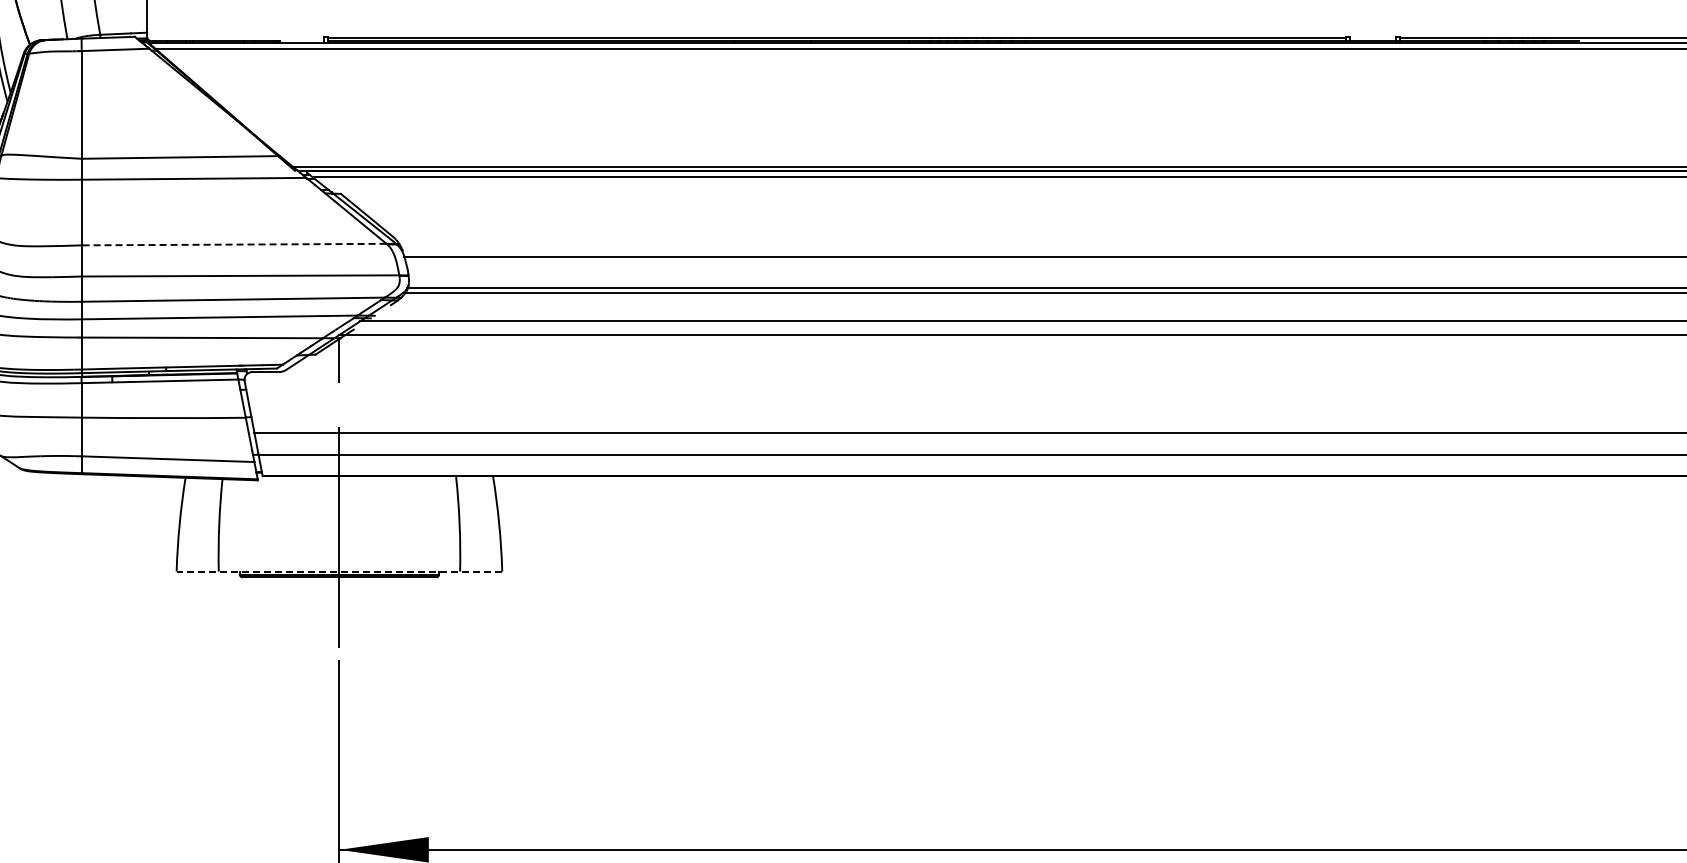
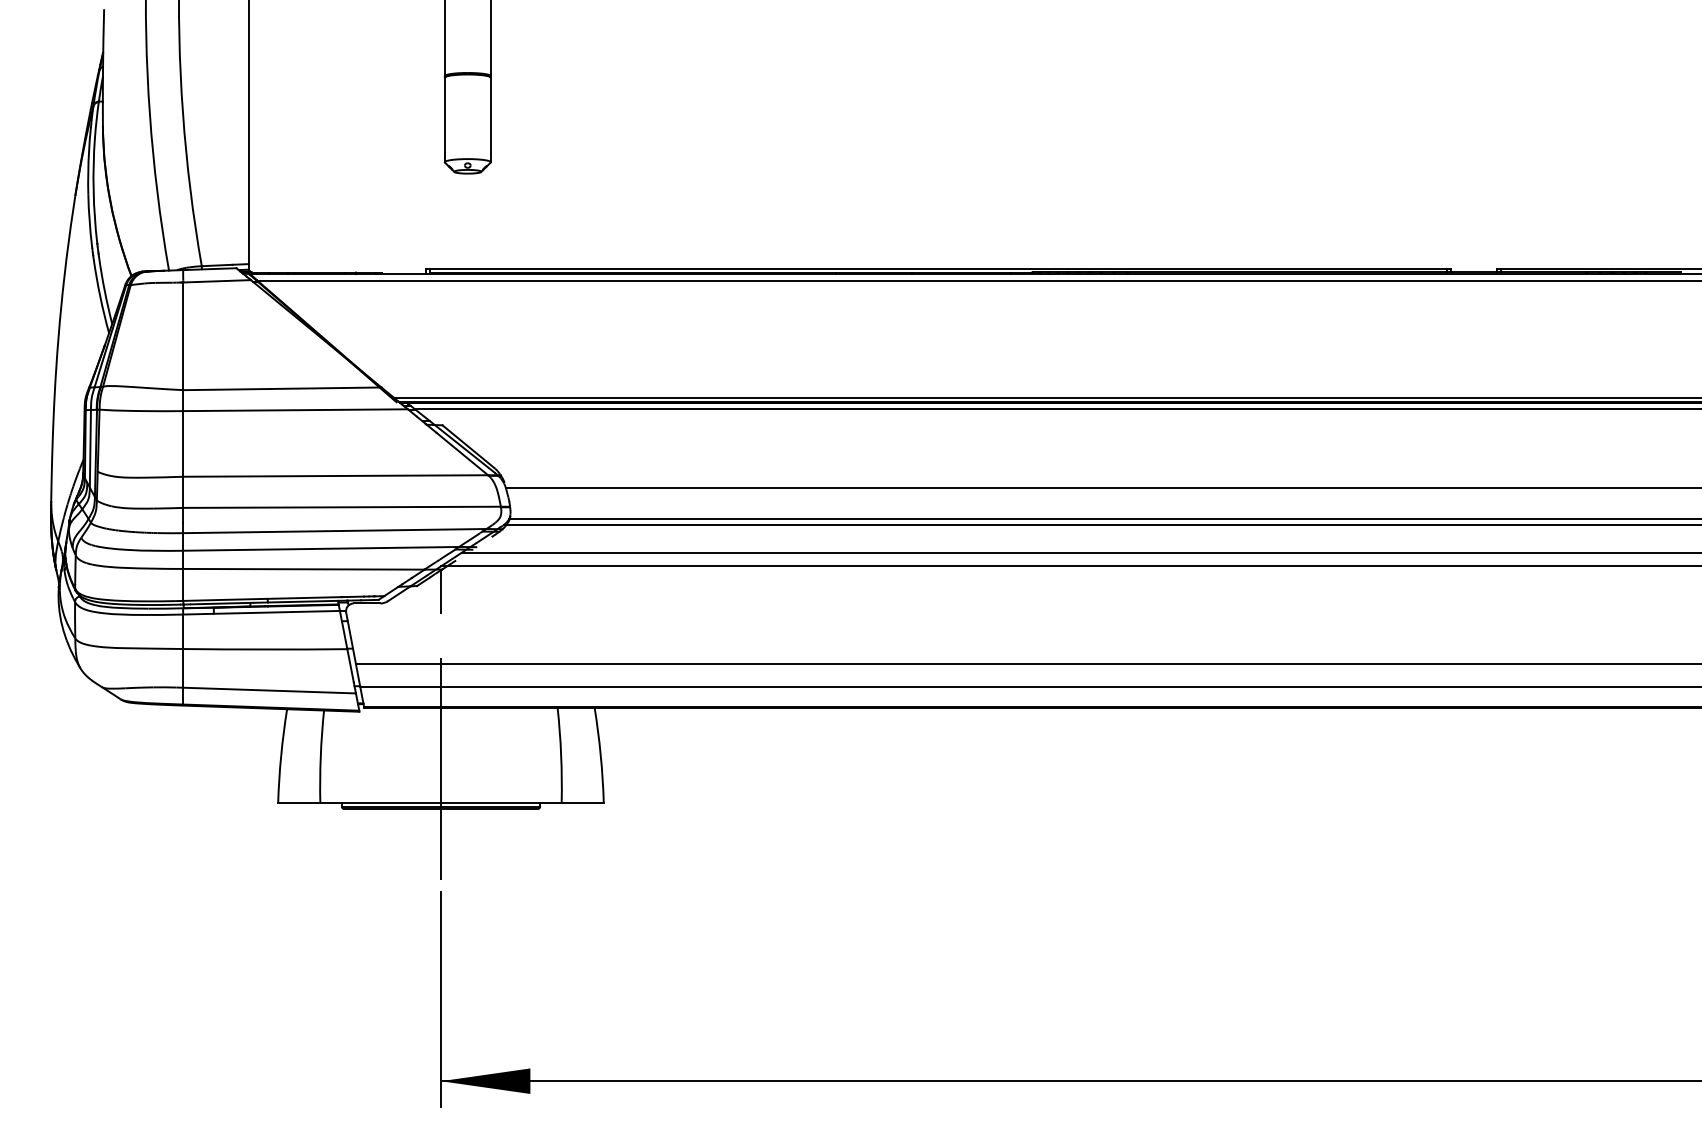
line: (233, 245) -> (335, 476), dashed -> solid
line: (339, 571) -> (441, 802), dashed -> solid

